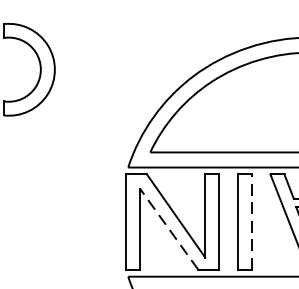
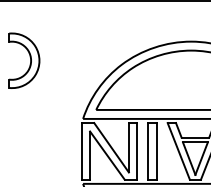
line: (251, 220) -> (156, 150), dashed -> solid
line: (169, 229) -> (107, 155), dashed -> solid

